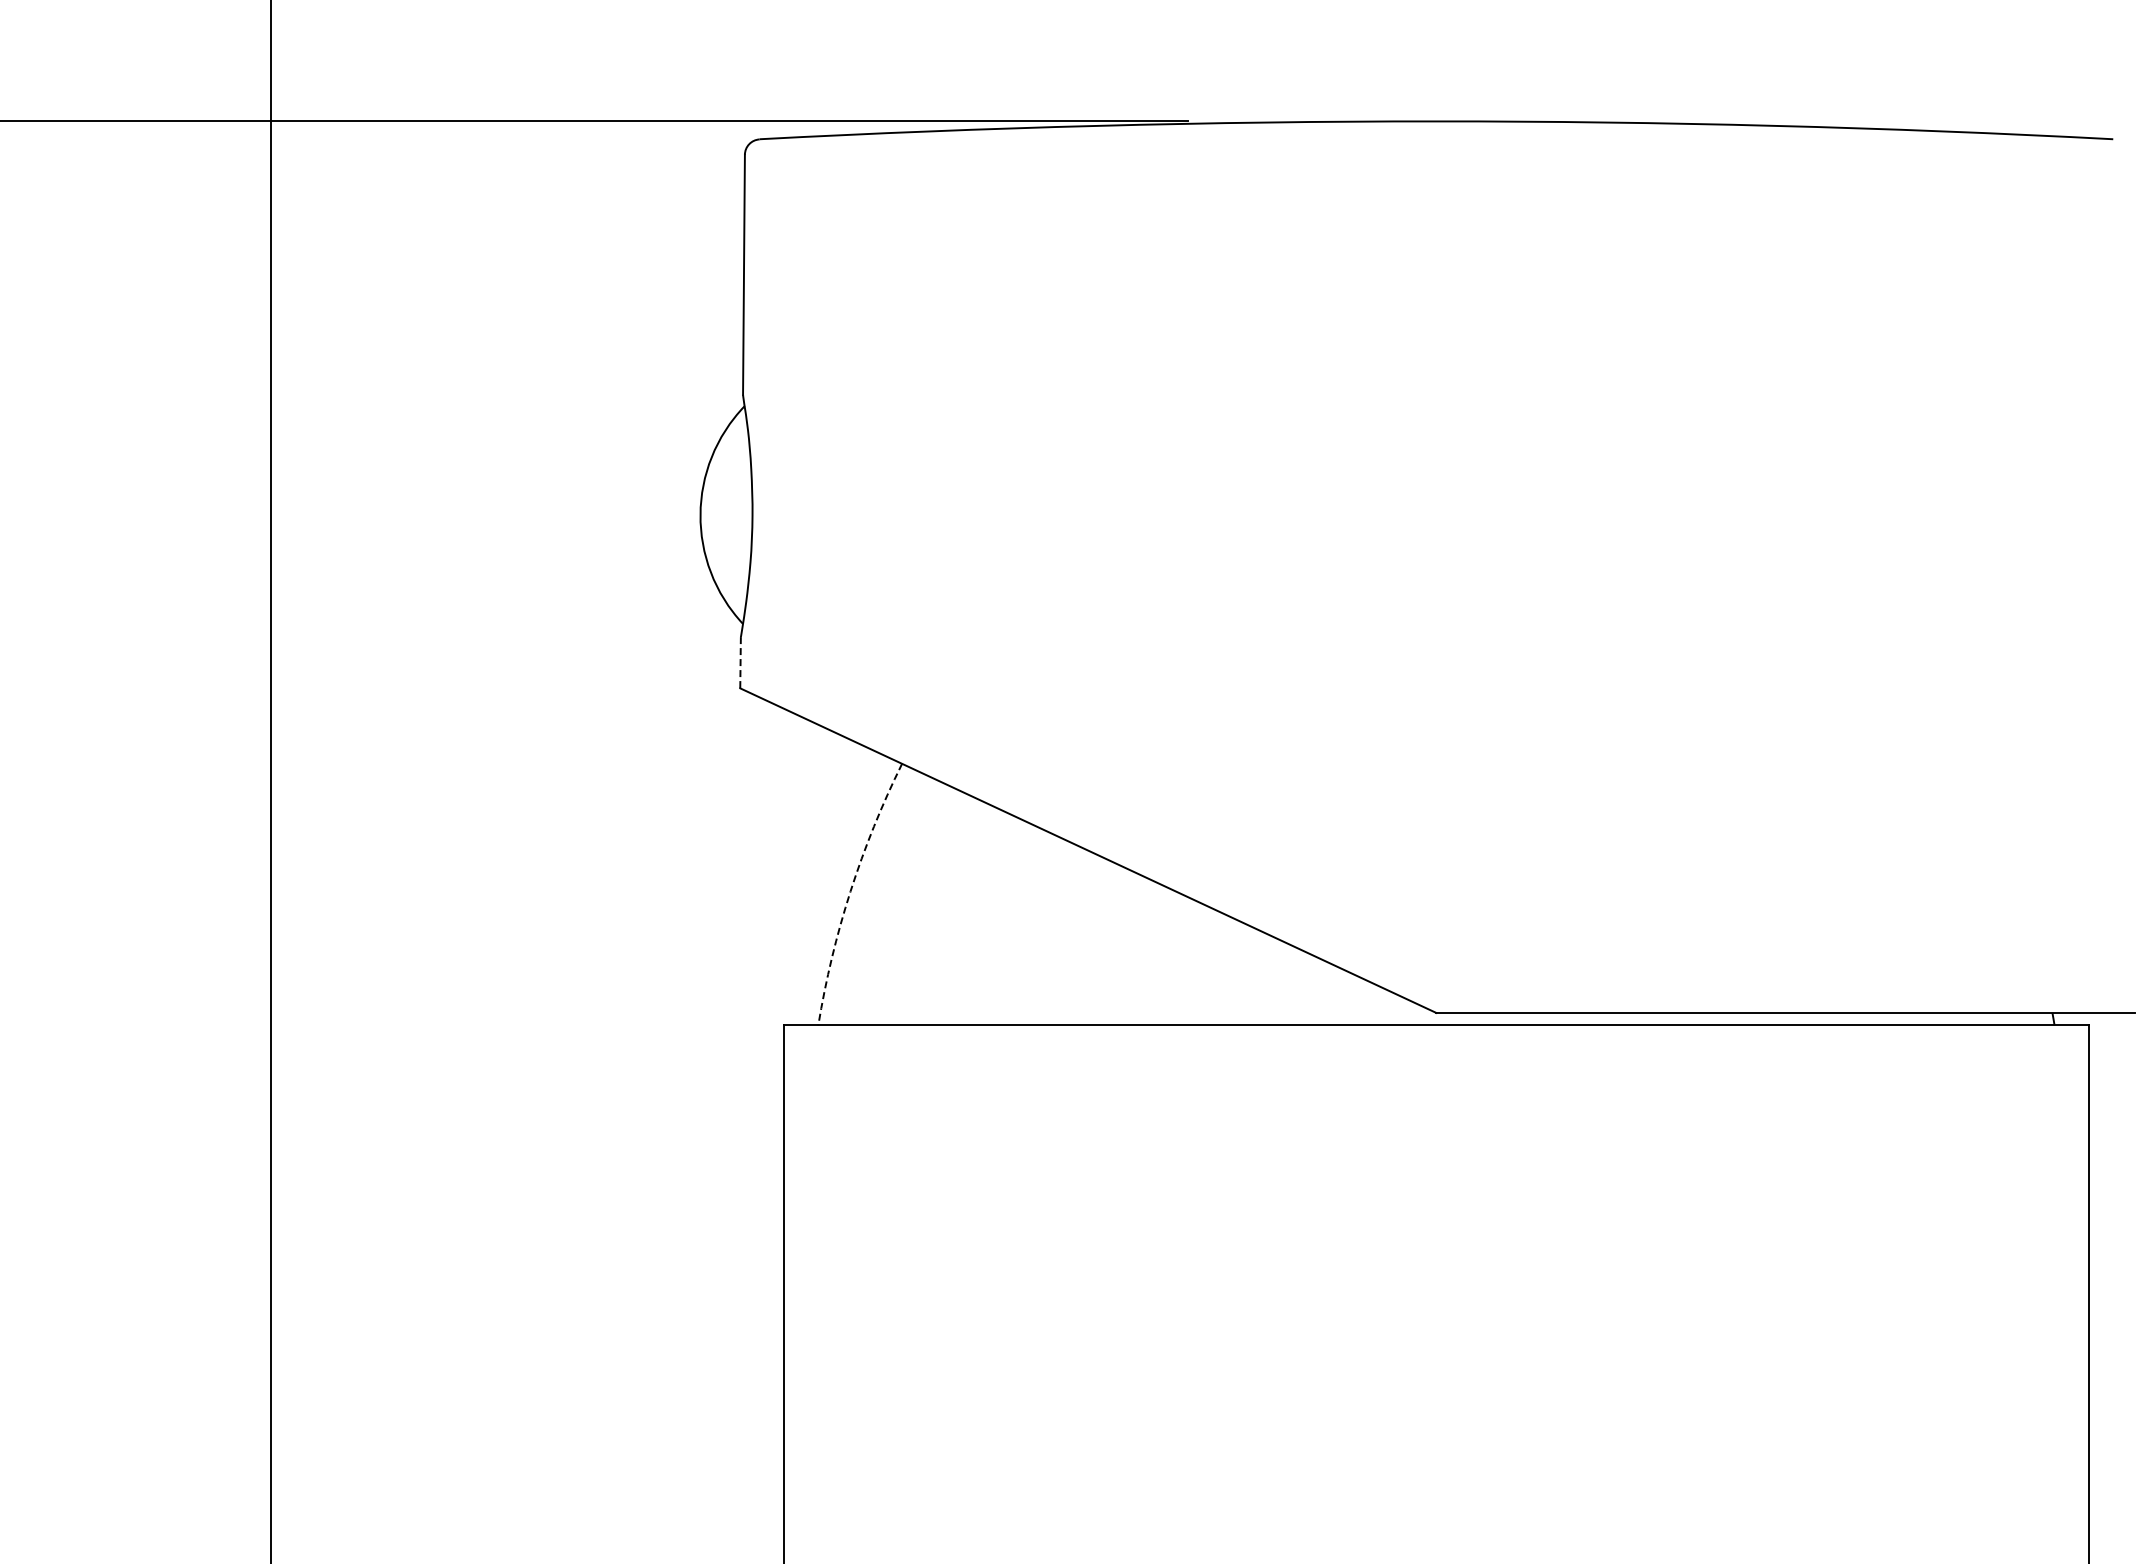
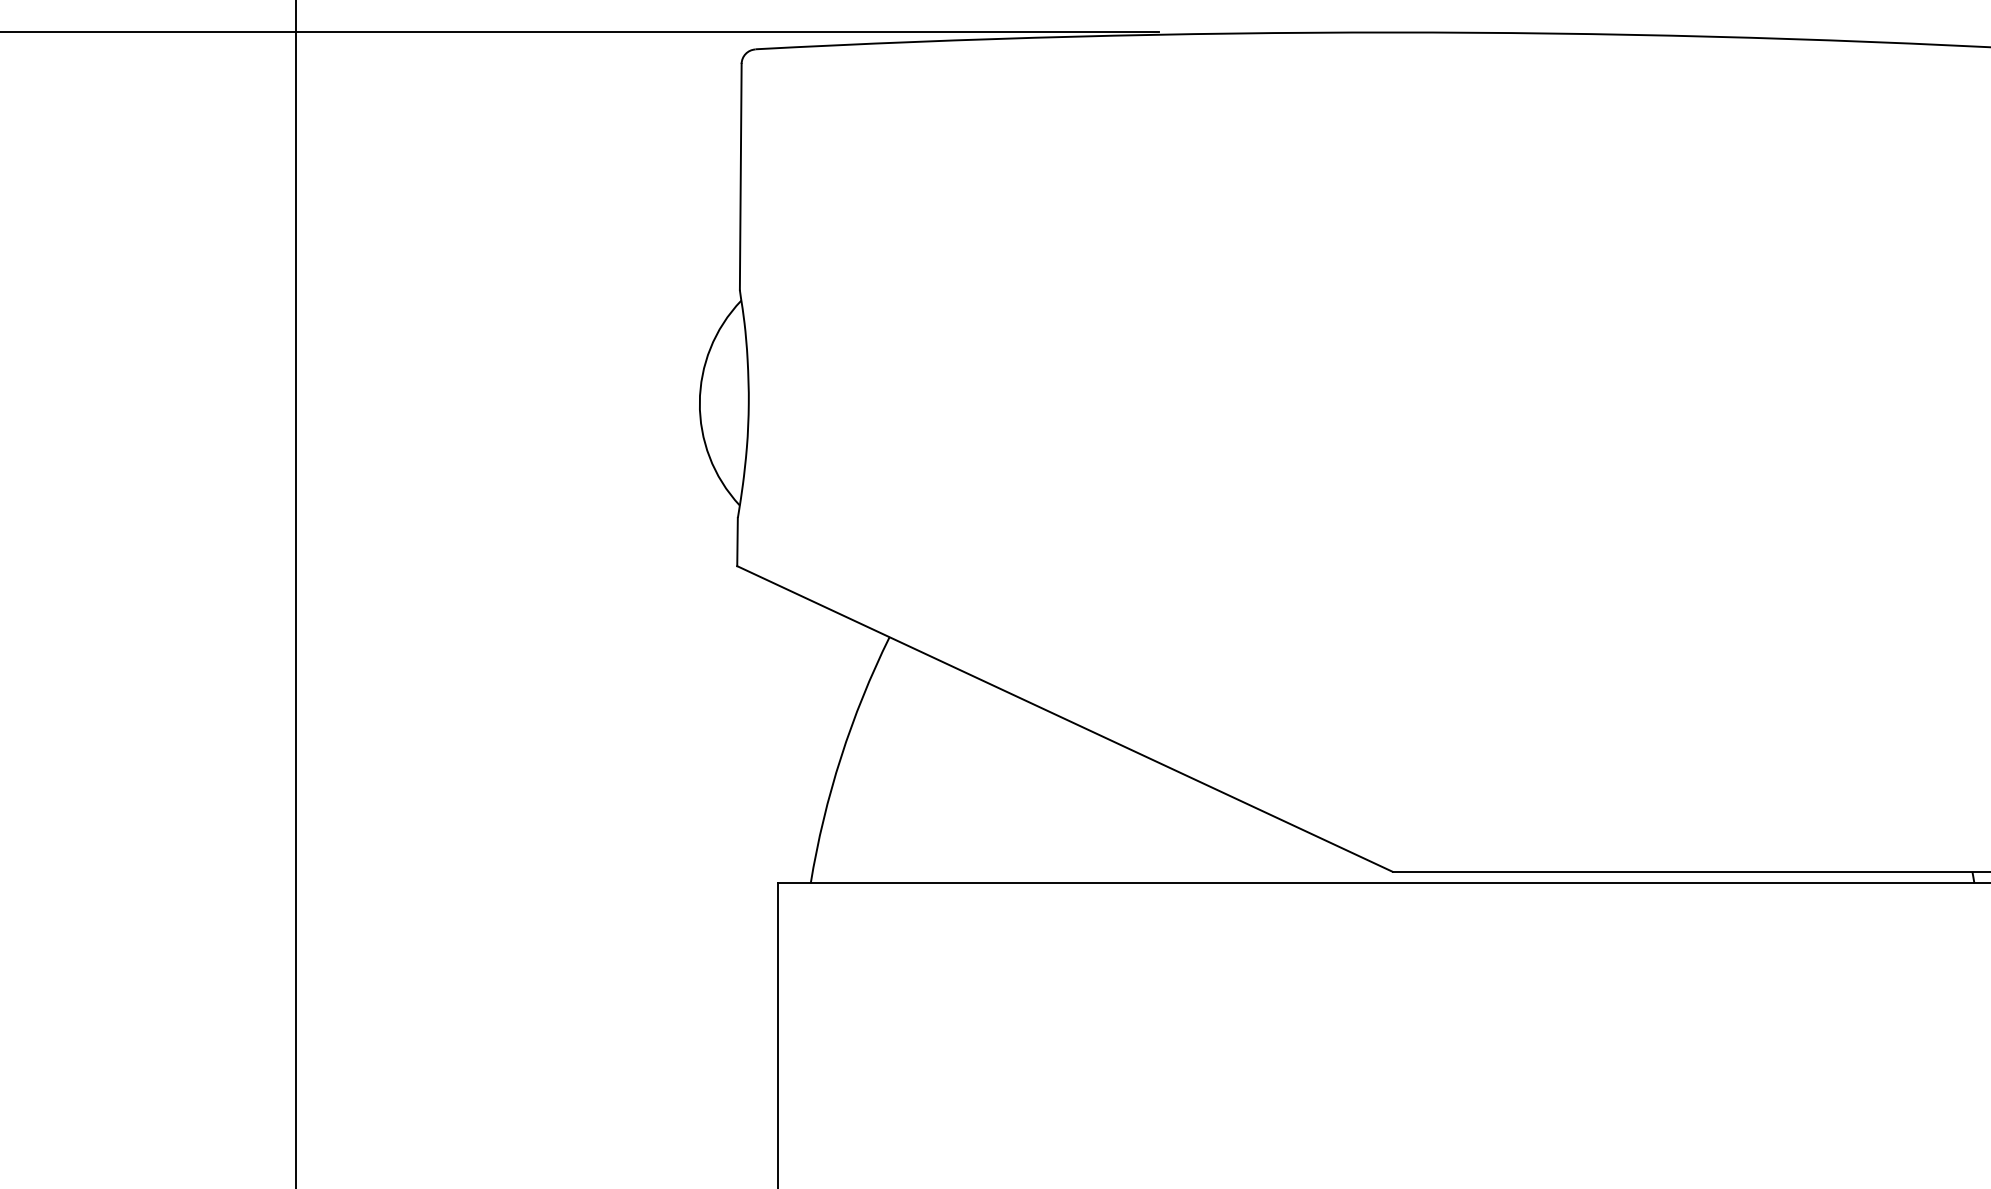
line: (740, 662) -> (737, 541), dashed -> solid
arc: (850, 891) -> (841, 757), dashed -> solid

